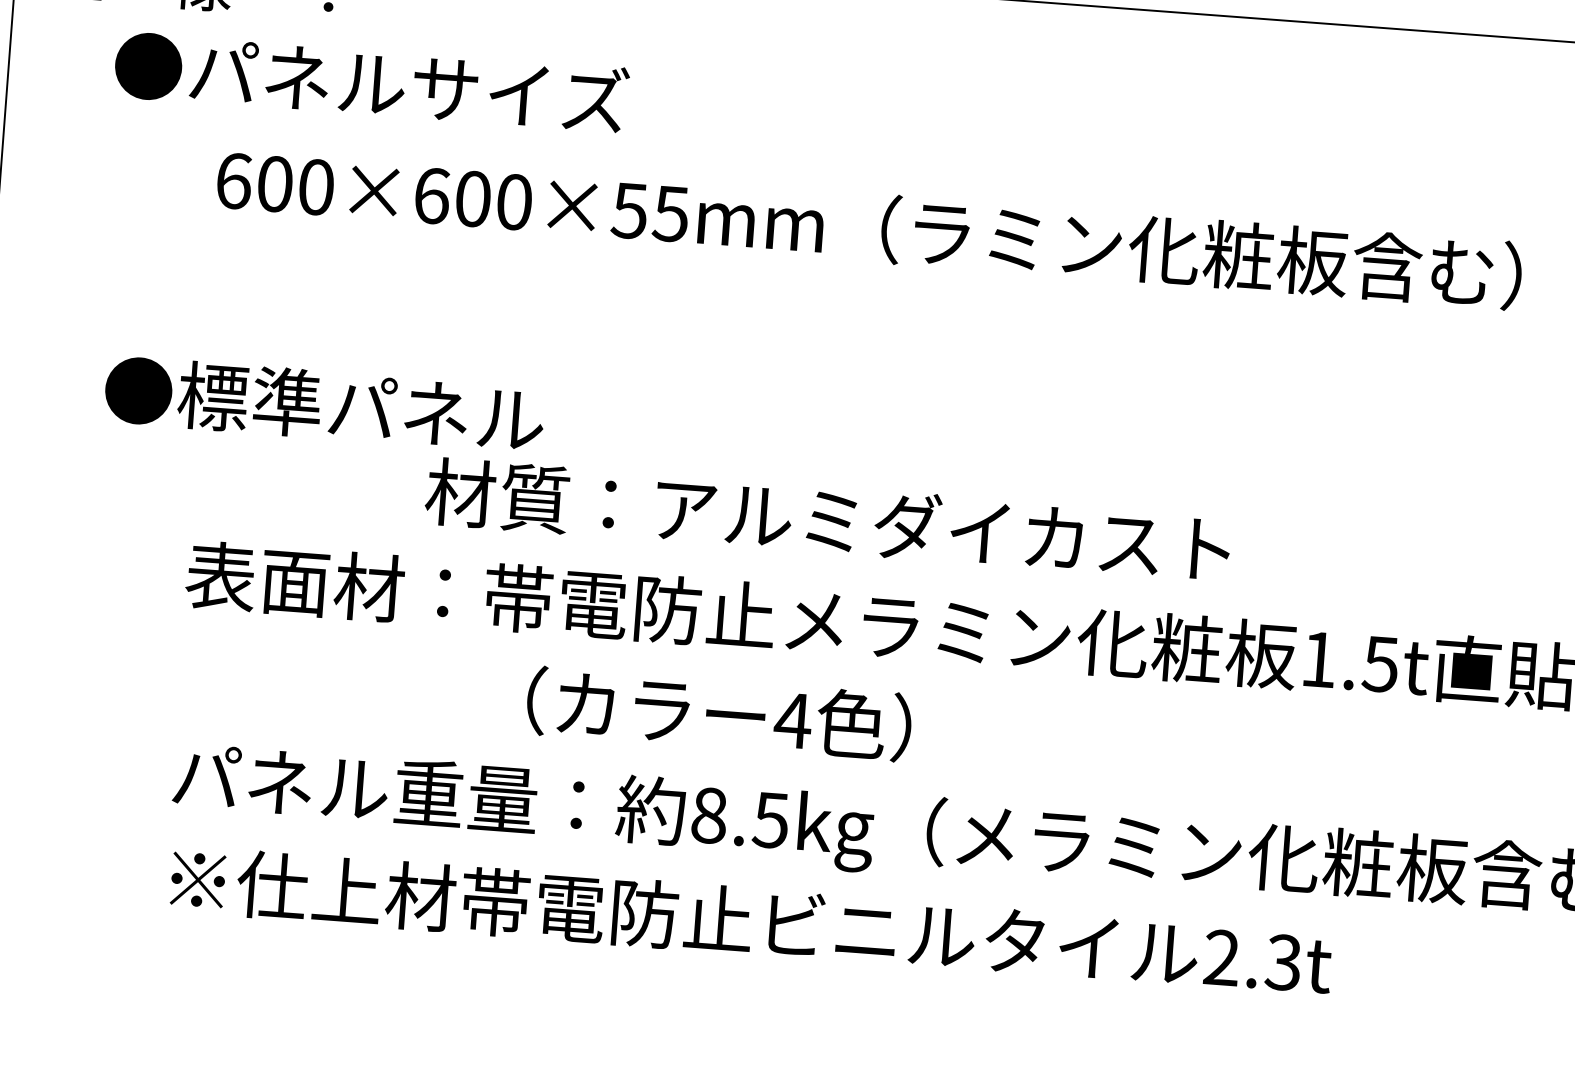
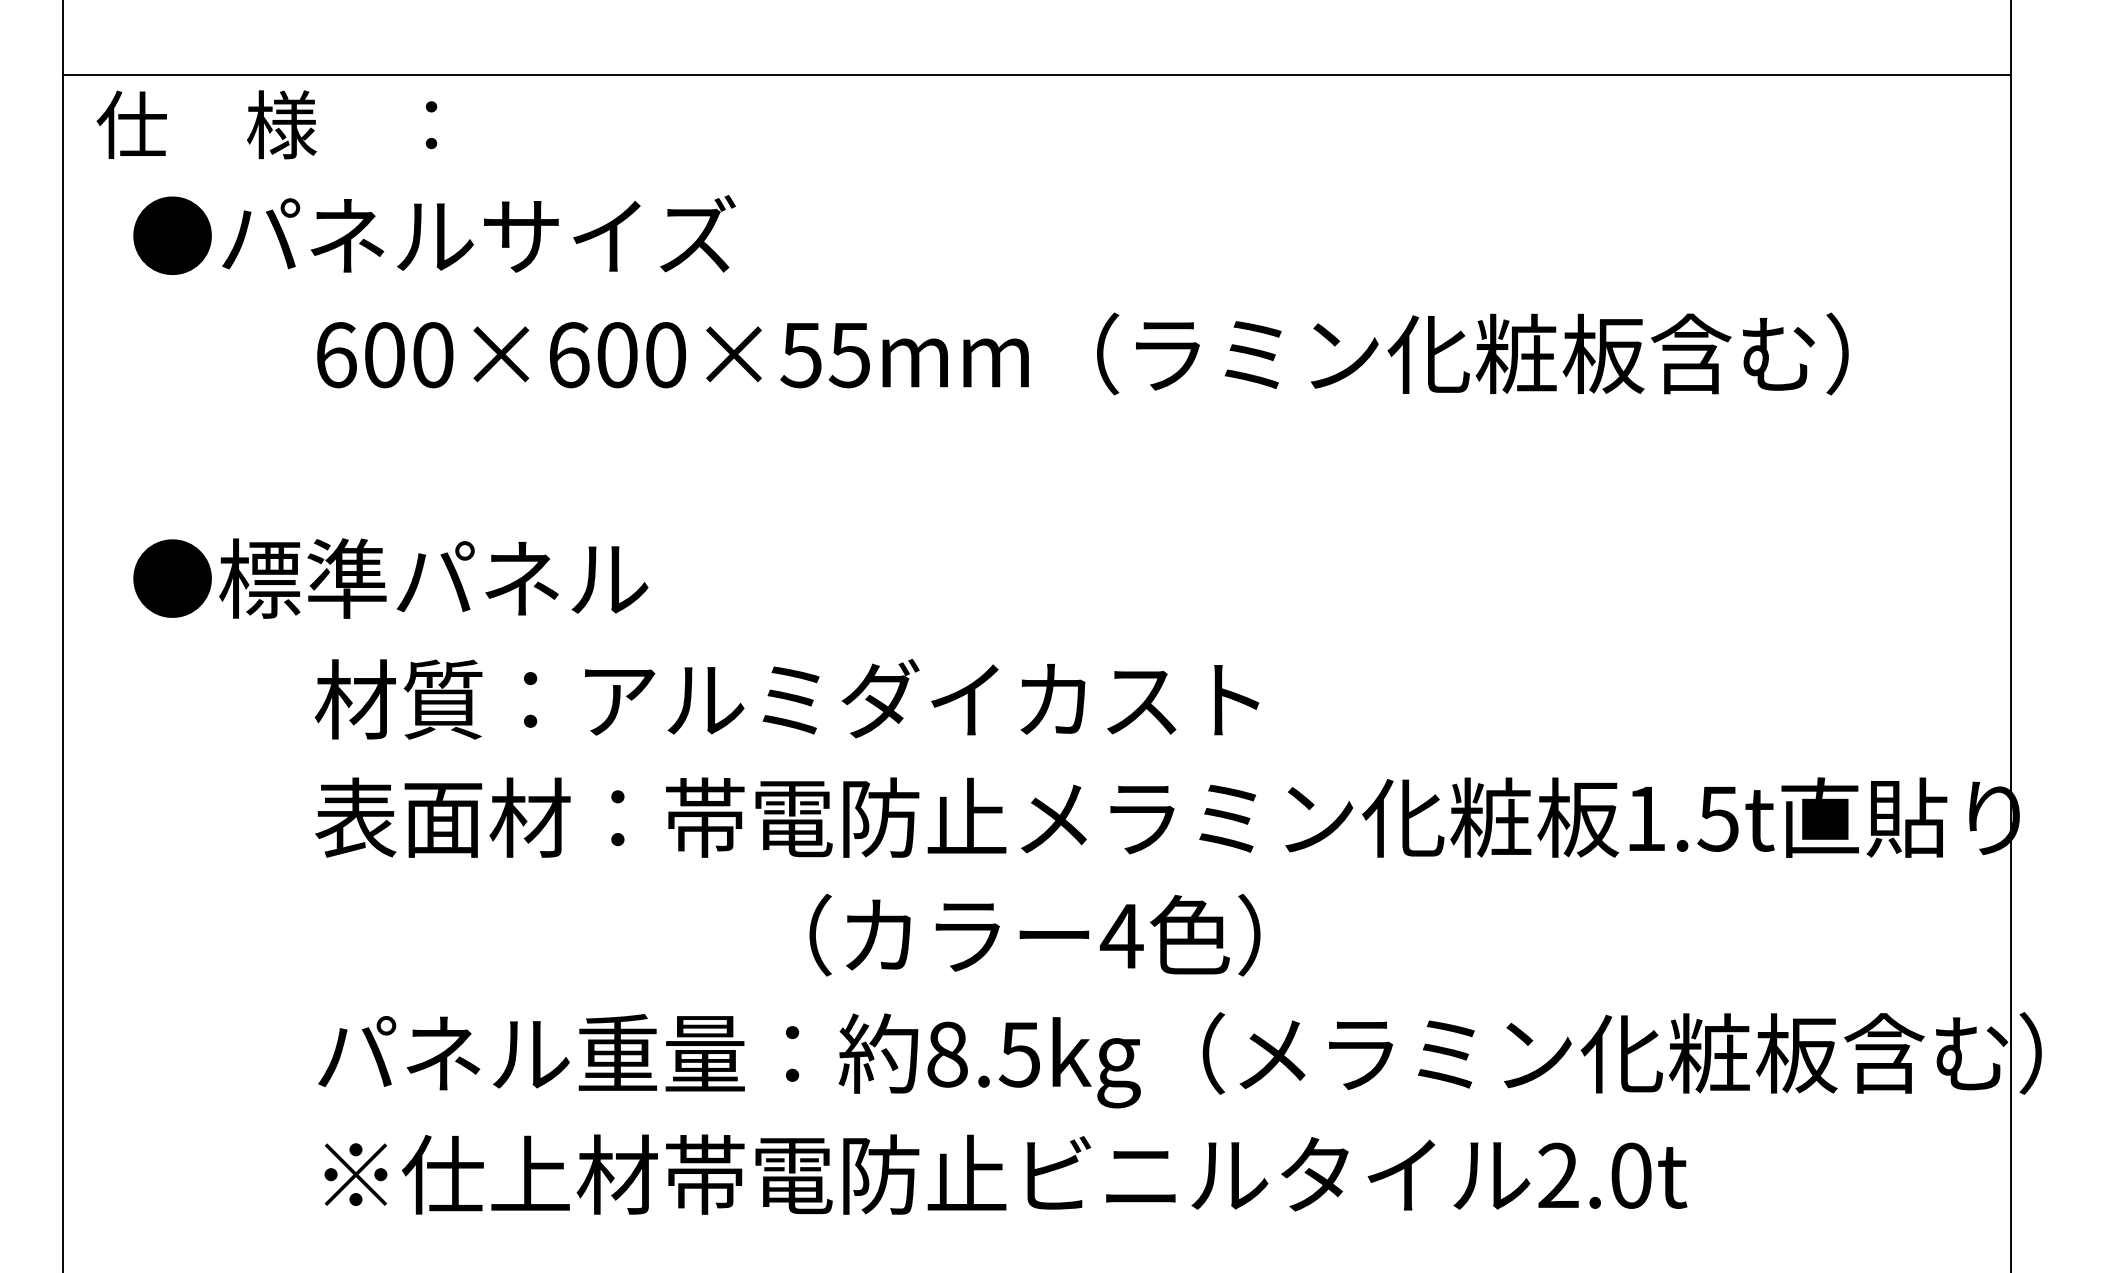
text: (371, 82) -> (434, 234), moved
text: (324, 404) -> (390, 578), moved
text: (827, 520) -> (786, 699), moved
text: (718, 714) -> (1034, 935), moved
text: (1283, 962) -> (1630, 1175), 2.3t -> 2.0t

